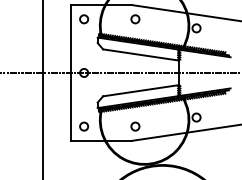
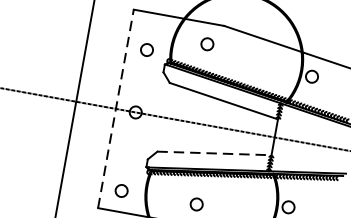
circle: (84, 19) -> (147, 50), moved
circle: (135, 19) -> (207, 44), moved
line: (70, 72) -> (115, 108), solid -> dashed
line: (141, 90) -> (215, 153), solid -> dashed

